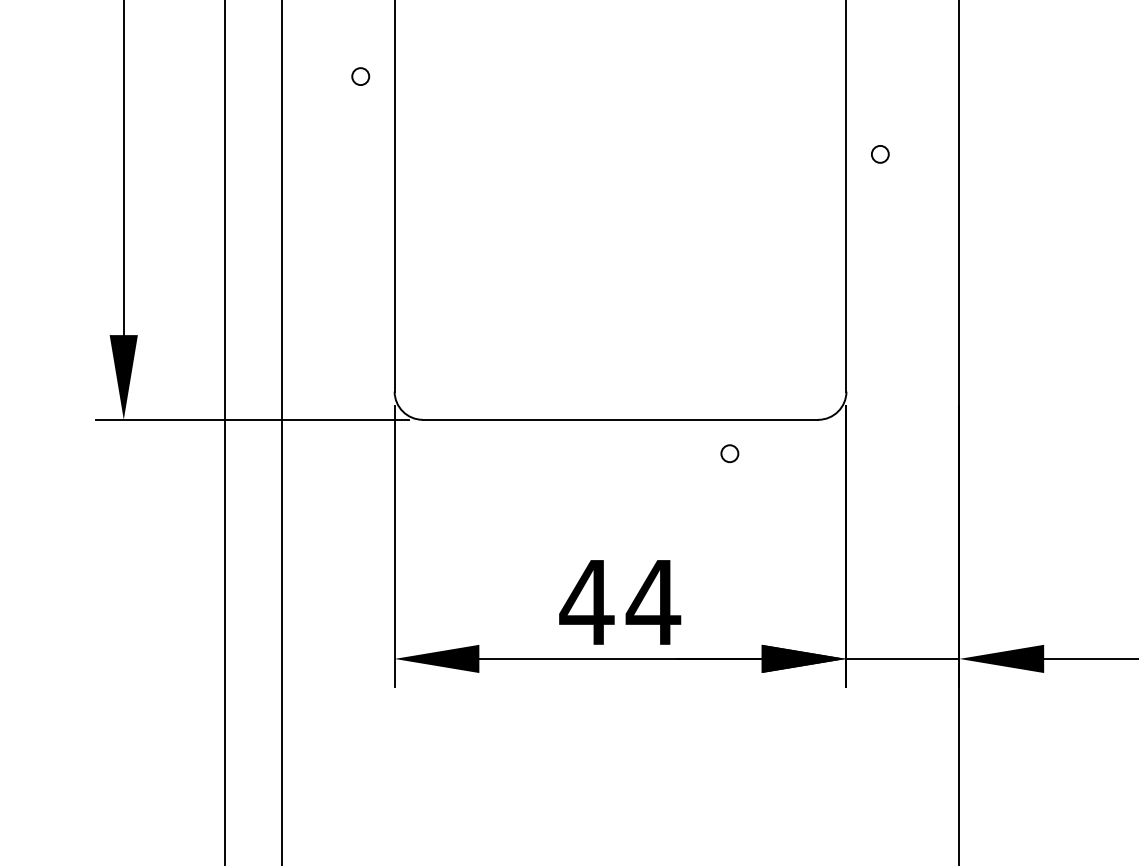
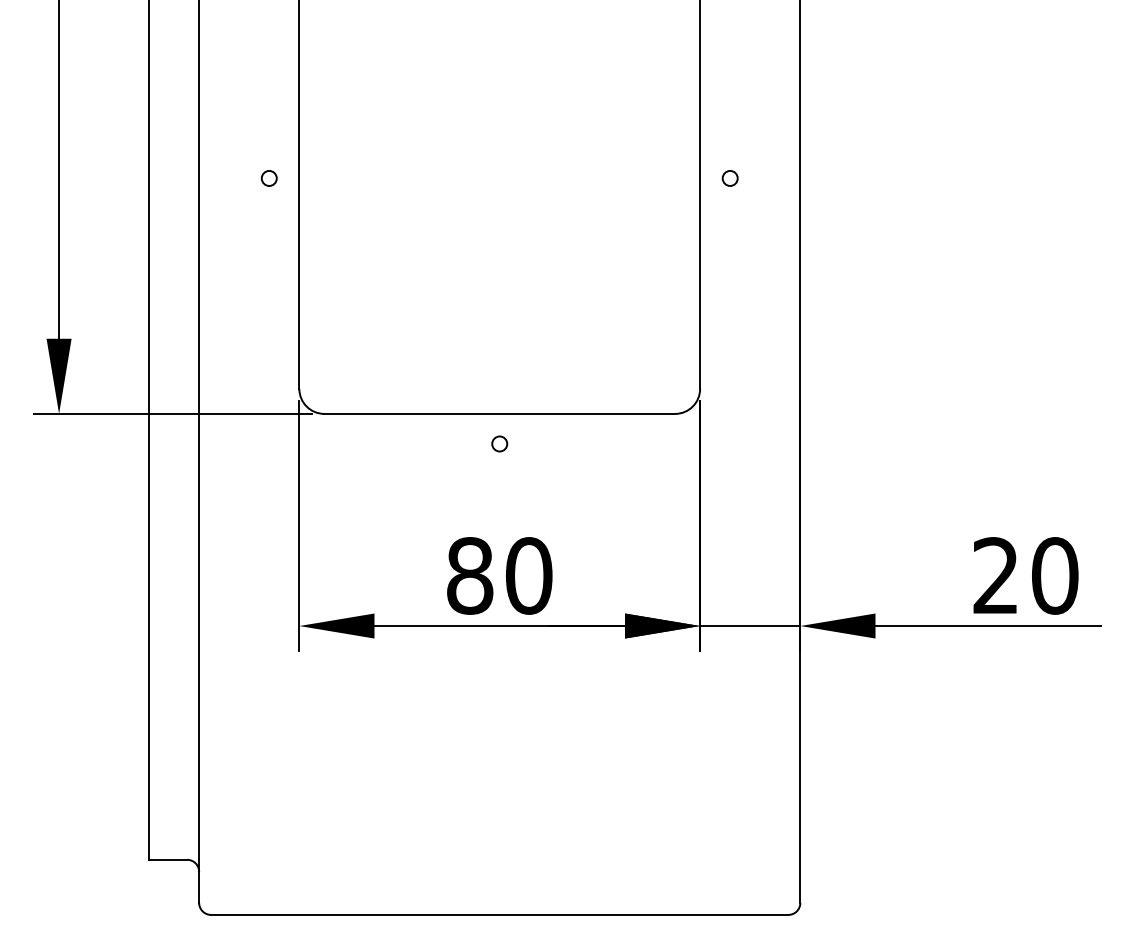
circle: (359, 76) -> (268, 178), moved
circle: (729, 453) -> (499, 443), moved
text: (620, 601) -> (499, 575), 44 -> 80

